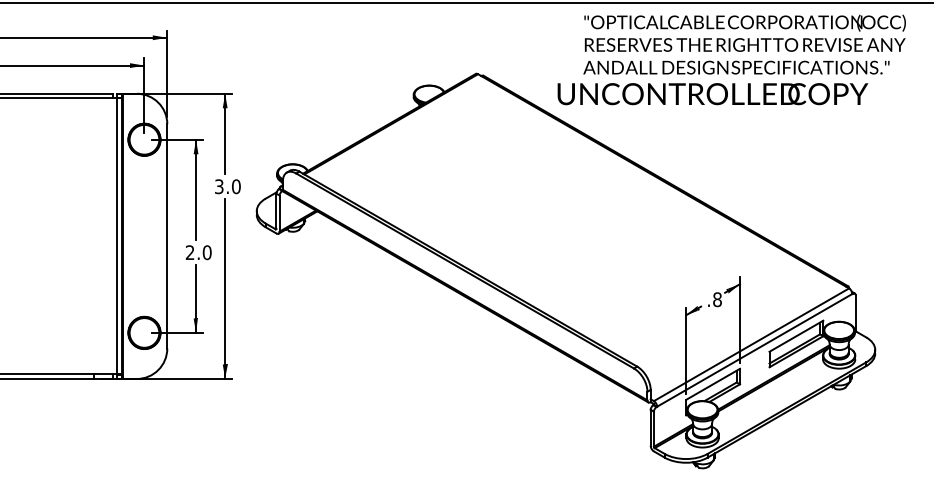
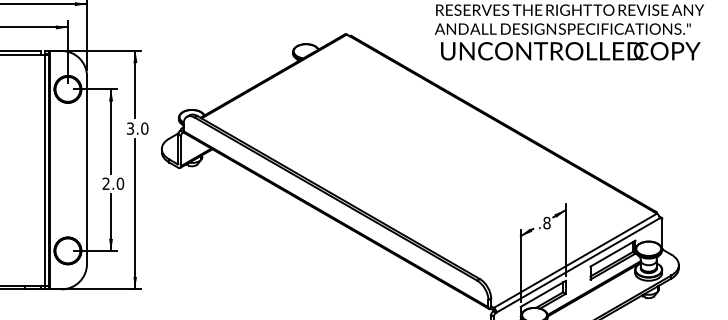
text: (712, 94) -> (570, 51), moved

